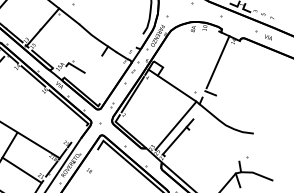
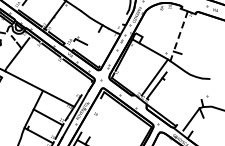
line: (218, 62) -> (181, 30), solid -> dashed

